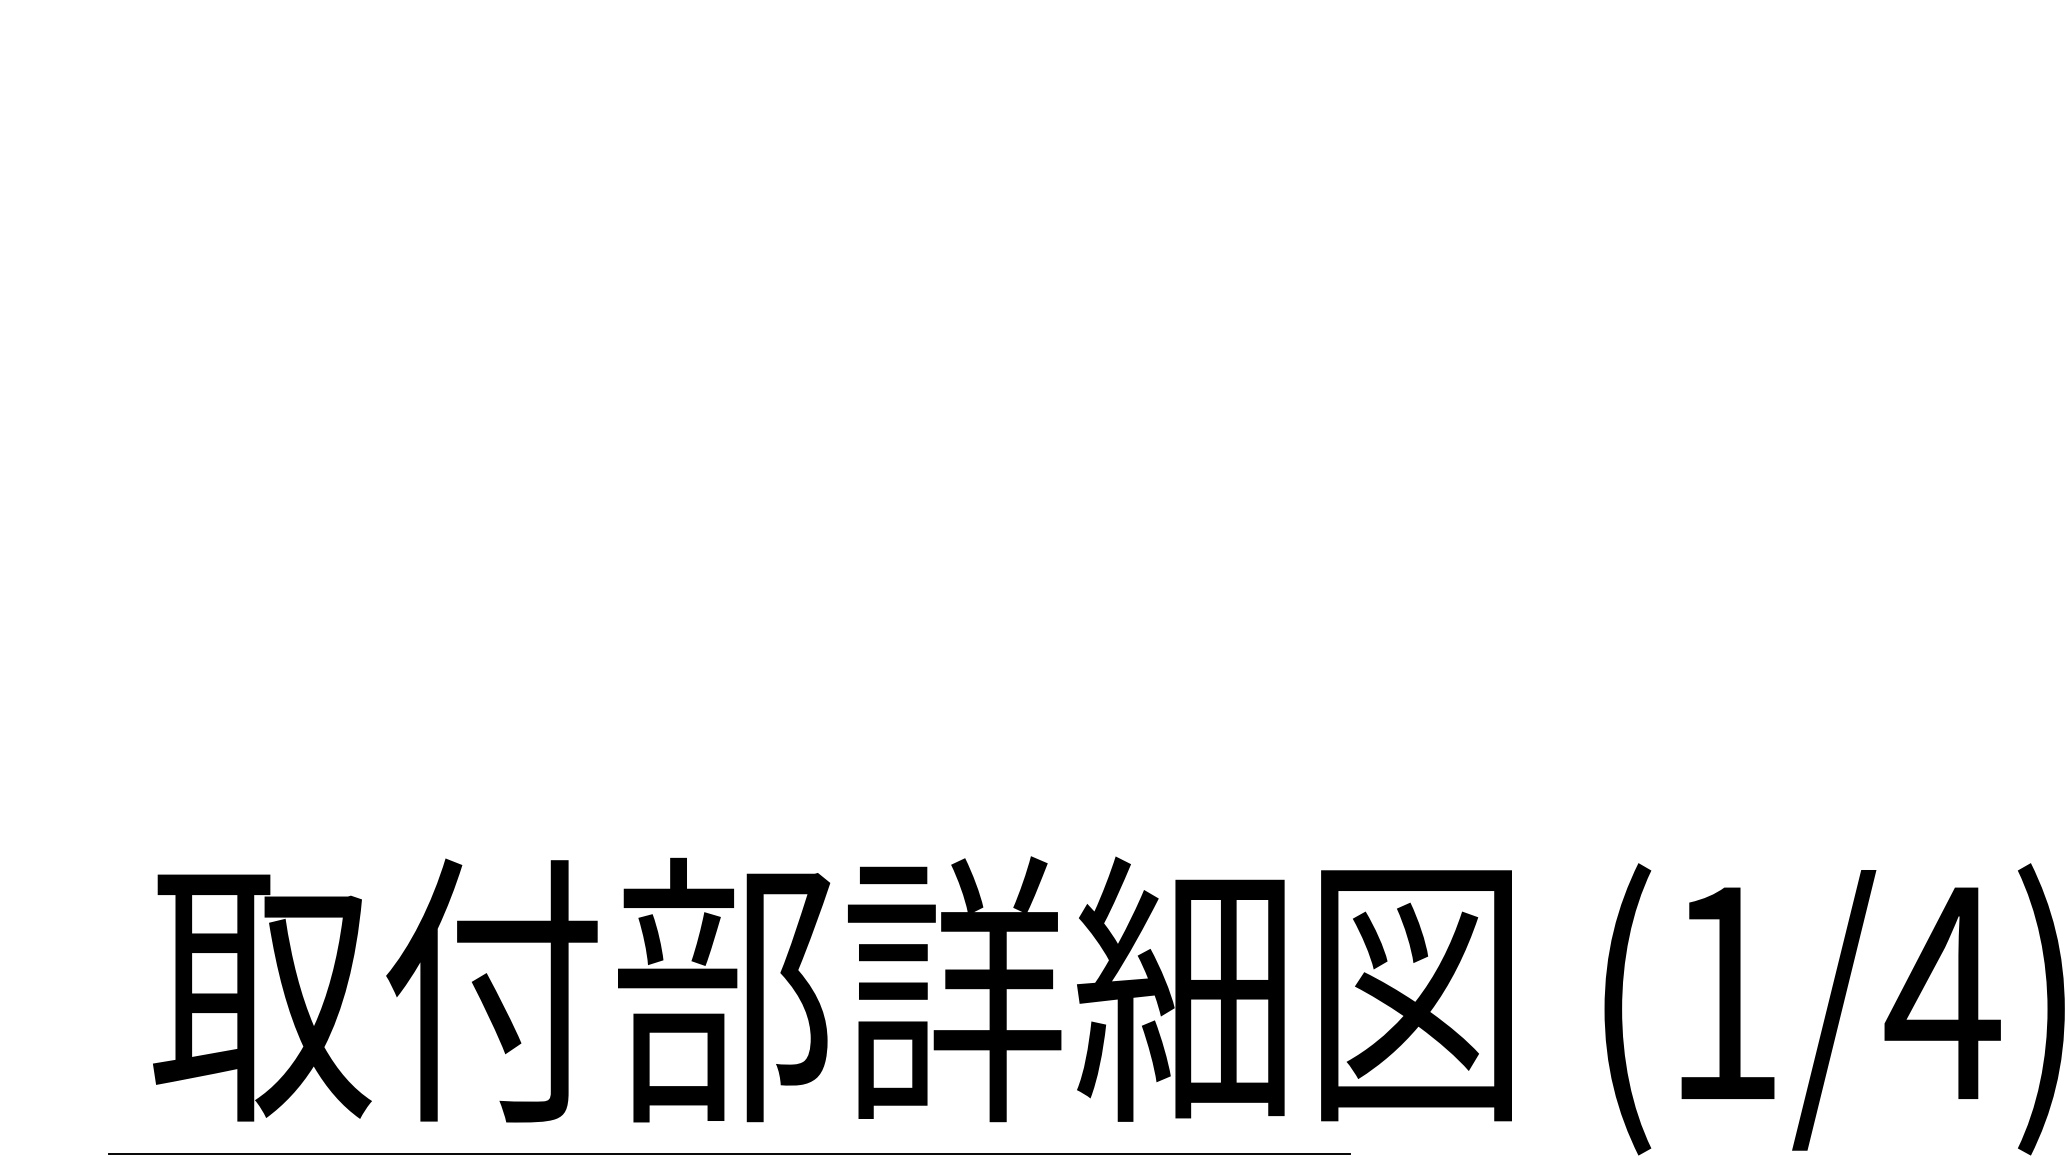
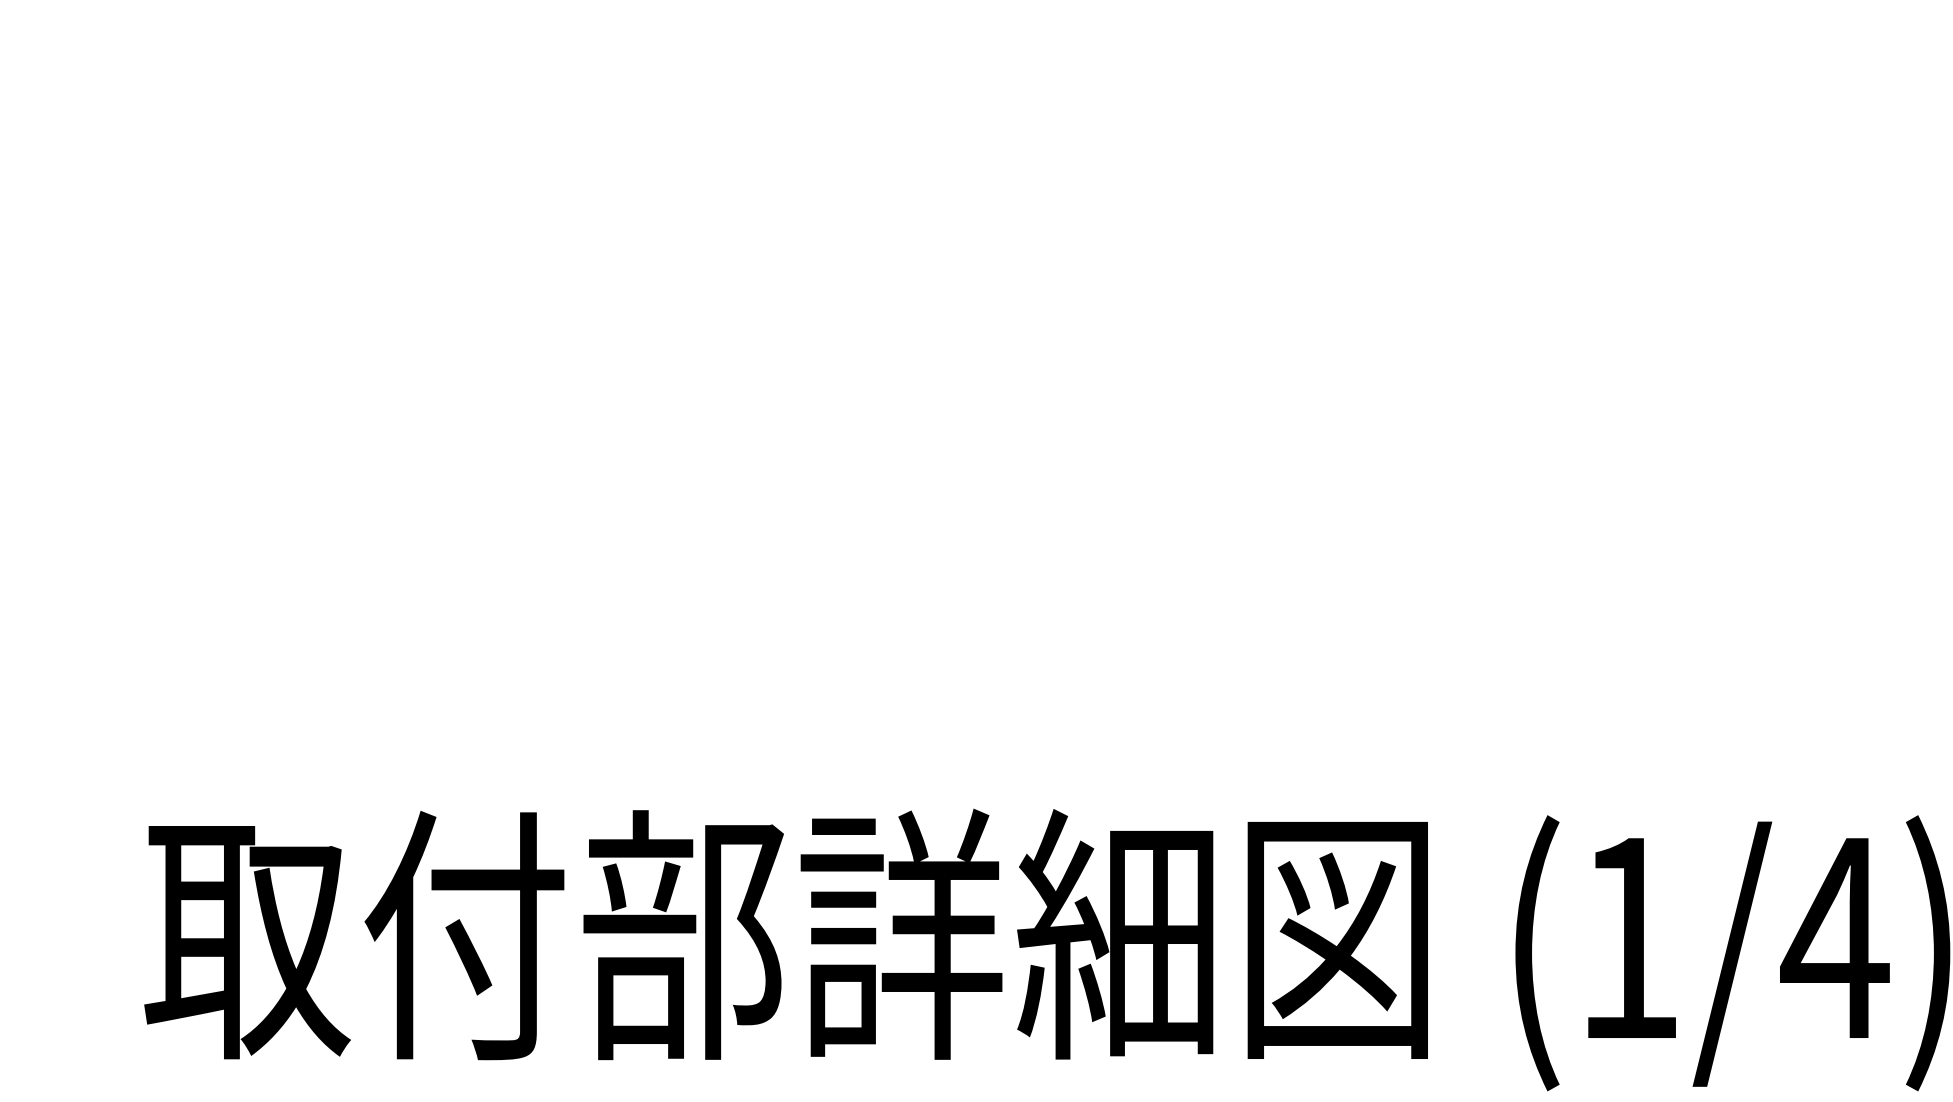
line: (729, 1153) -> (688, 1089), removed

